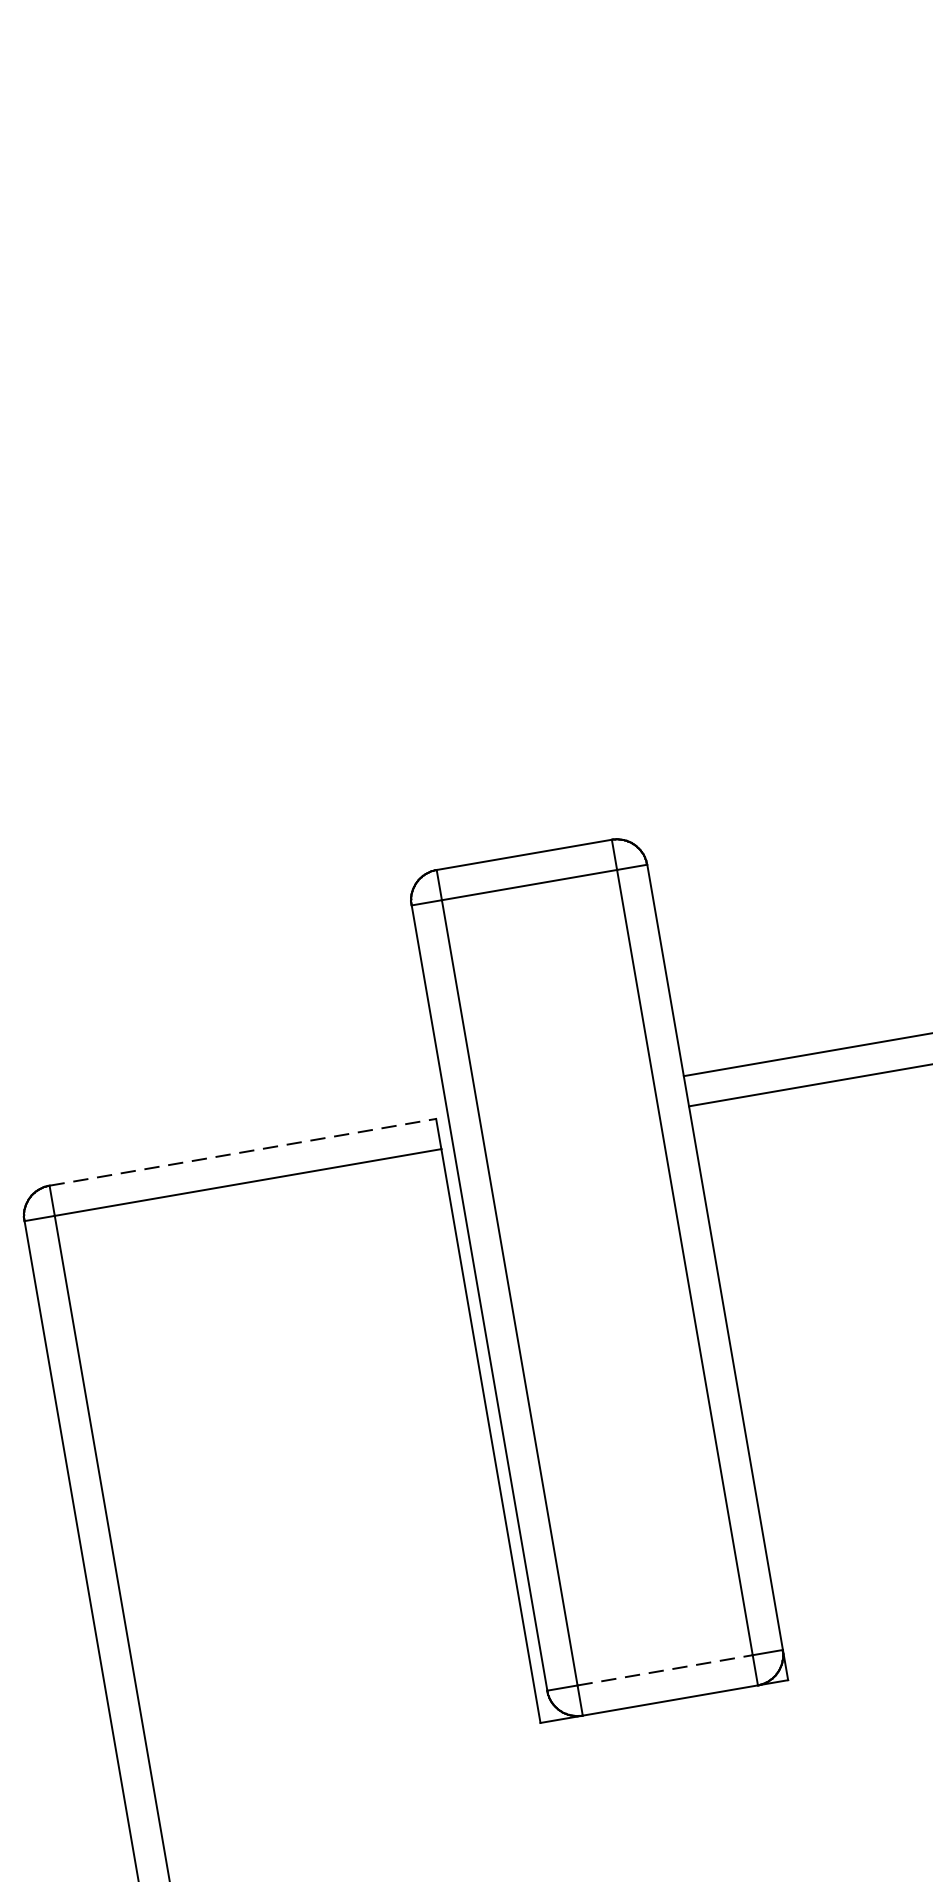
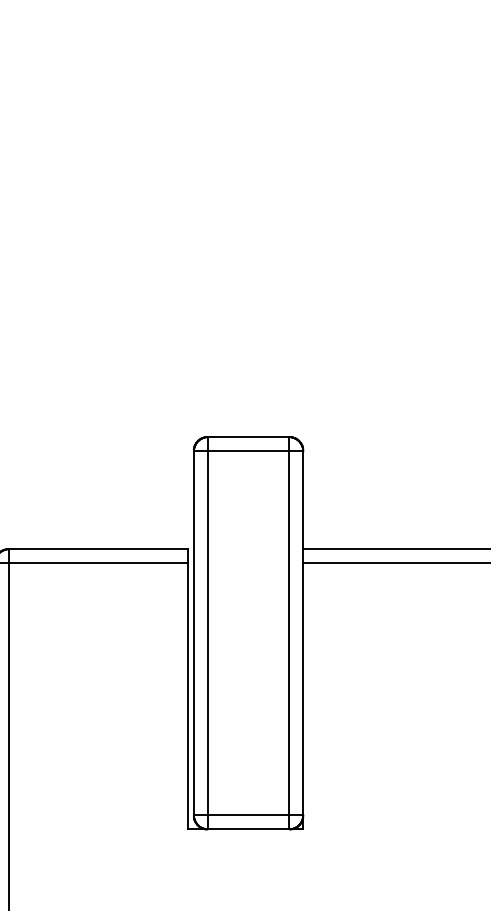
line: (242, 1153) -> (98, 549), dashed -> solid
line: (664, 1670) -> (248, 815), dashed -> solid

